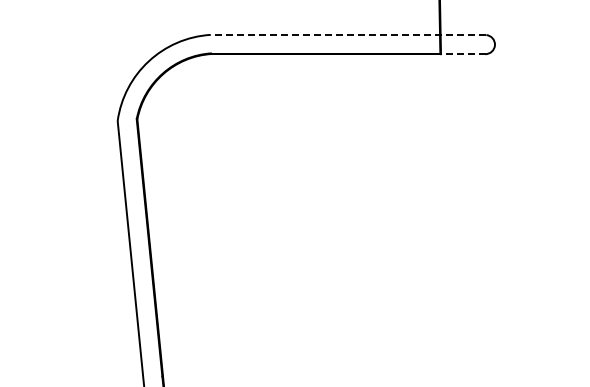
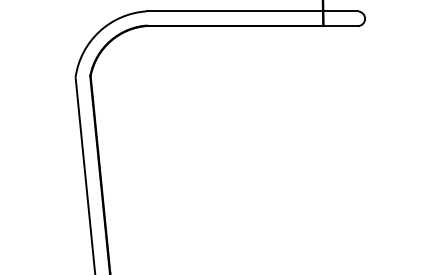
line: (348, 35) -> (252, 11), dashed -> solid
line: (462, 54) -> (340, 26), dashed -> solid

